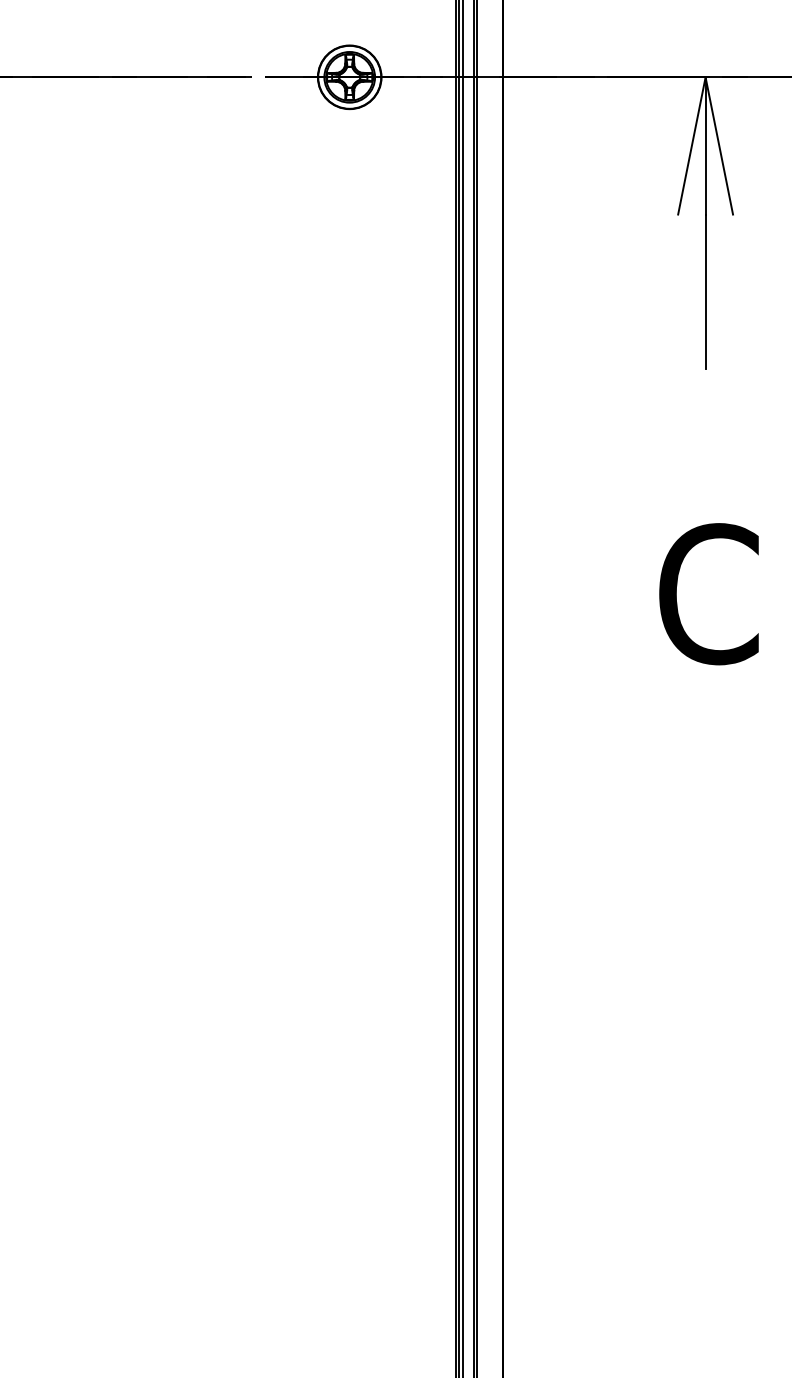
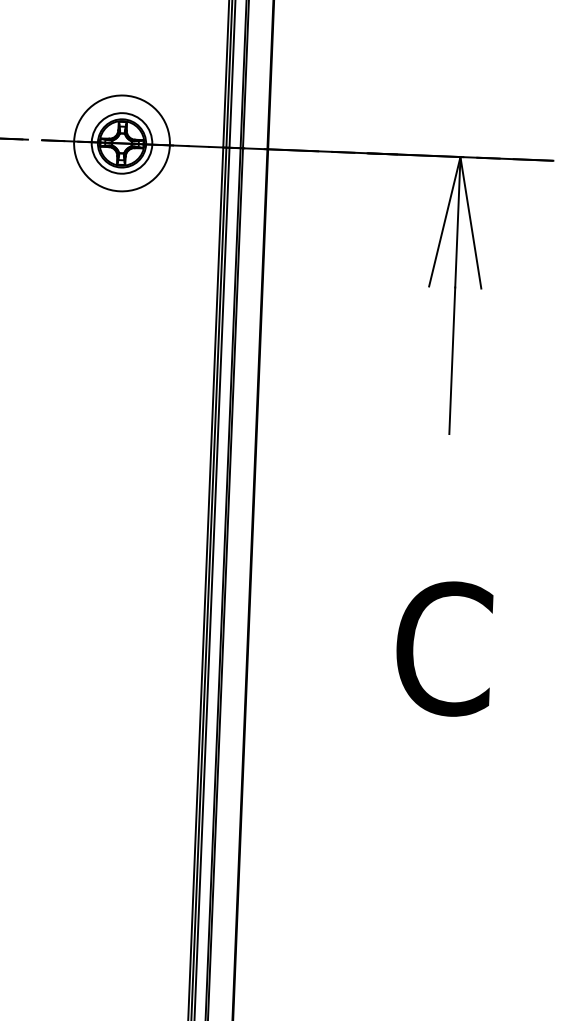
circle: (349, 76) -> (121, 142), size x1.6

